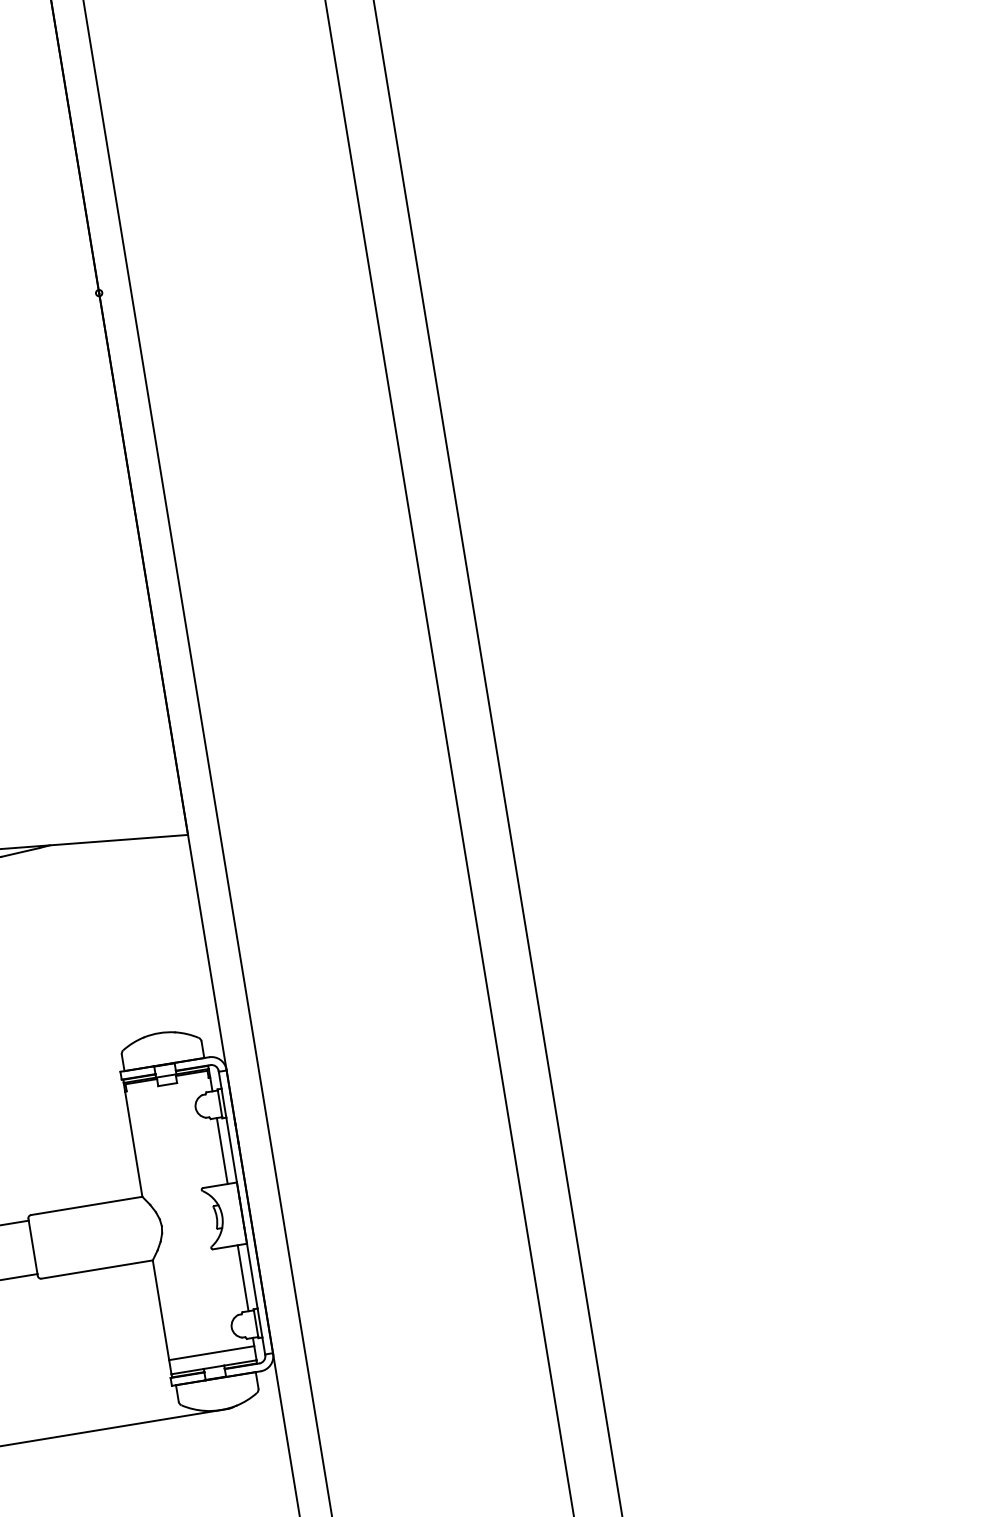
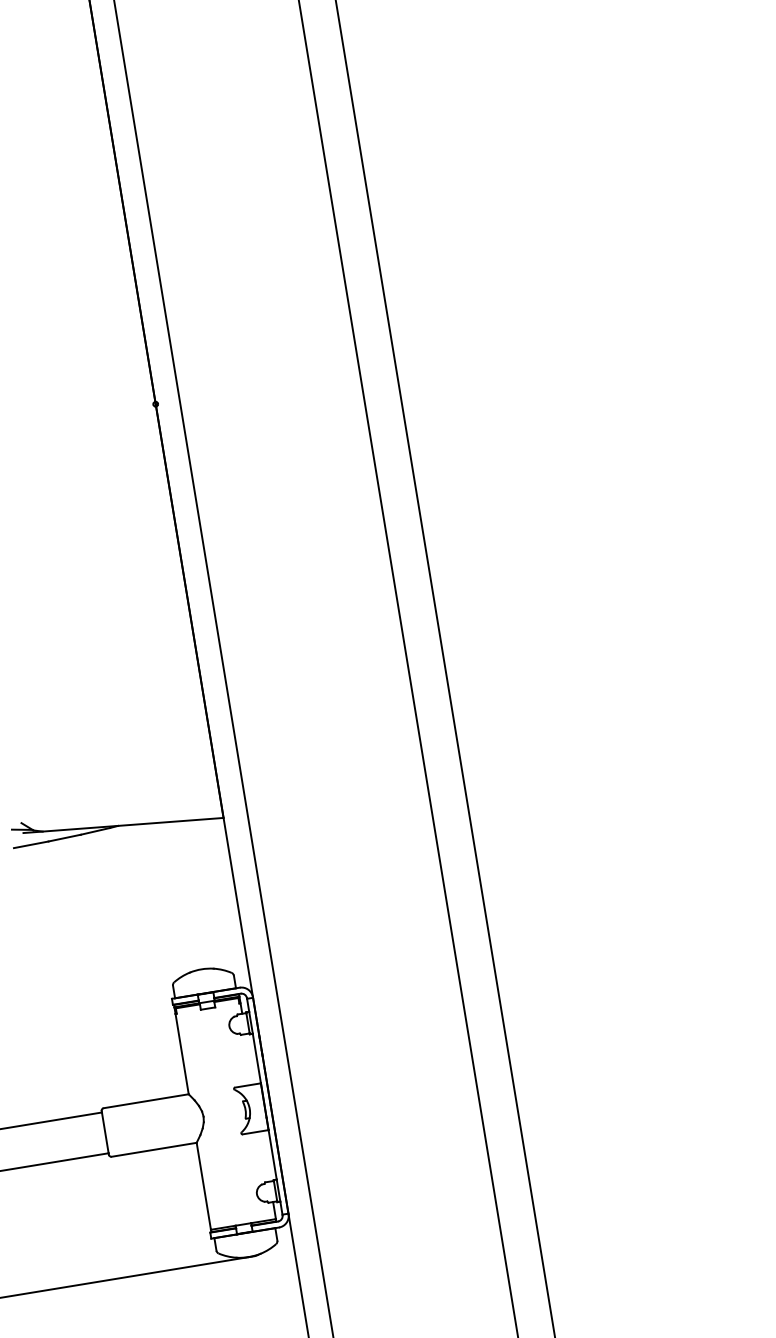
line: (221, 1151) -> (249, 1059), removed
line: (242, 1278) -> (265, 1156), removed
line: (211, 1352) -> (241, 1213), removed

